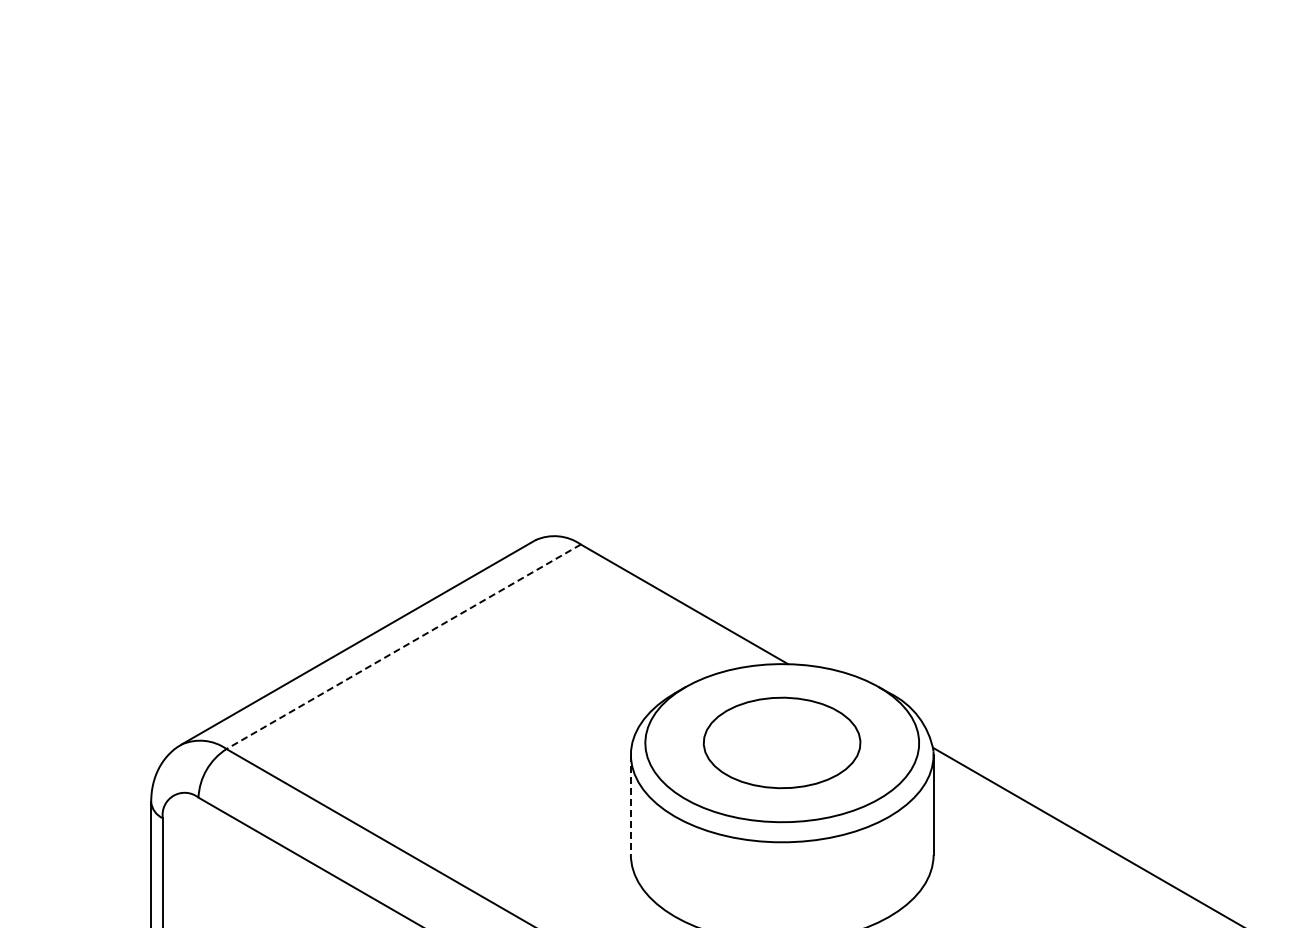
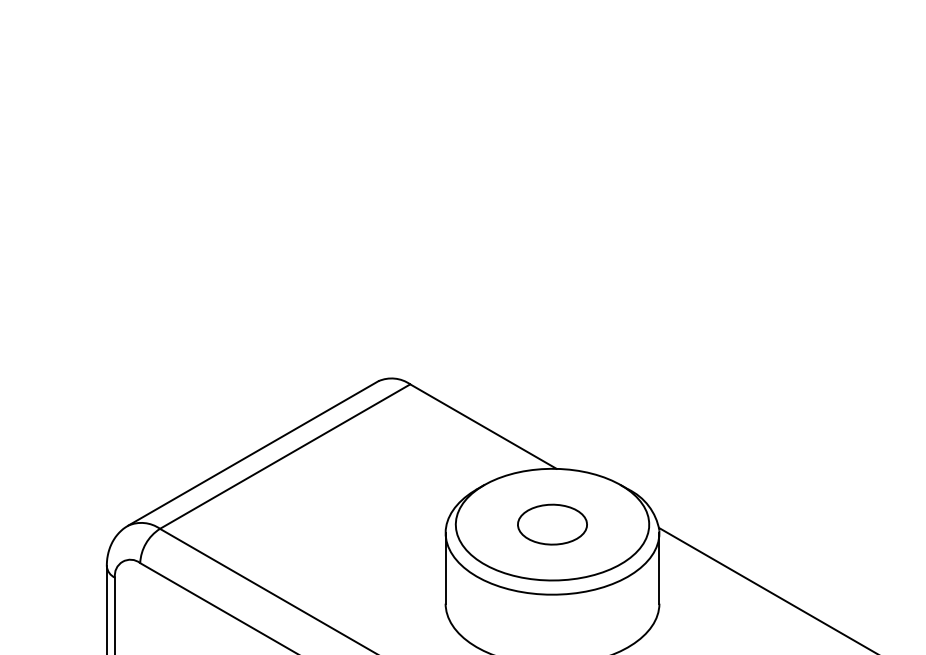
line: (403, 646) -> (285, 456), dashed -> solid
part: (782, 743) -> (552, 524), size x0.62
line: (630, 805) -> (445, 568), dashed -> solid

